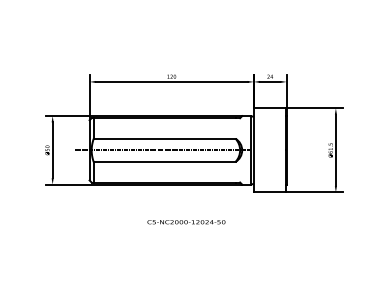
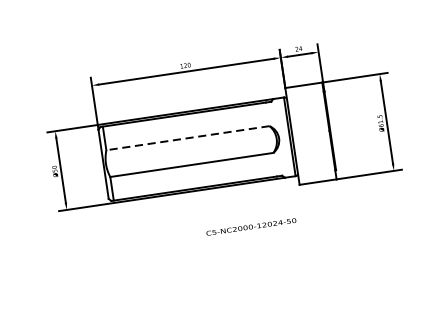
line: (164, 138) -> (187, 137), solid -> dashed
line: (162, 150) -> (187, 152), removed
text: (186, 222) -> (251, 227), moved

